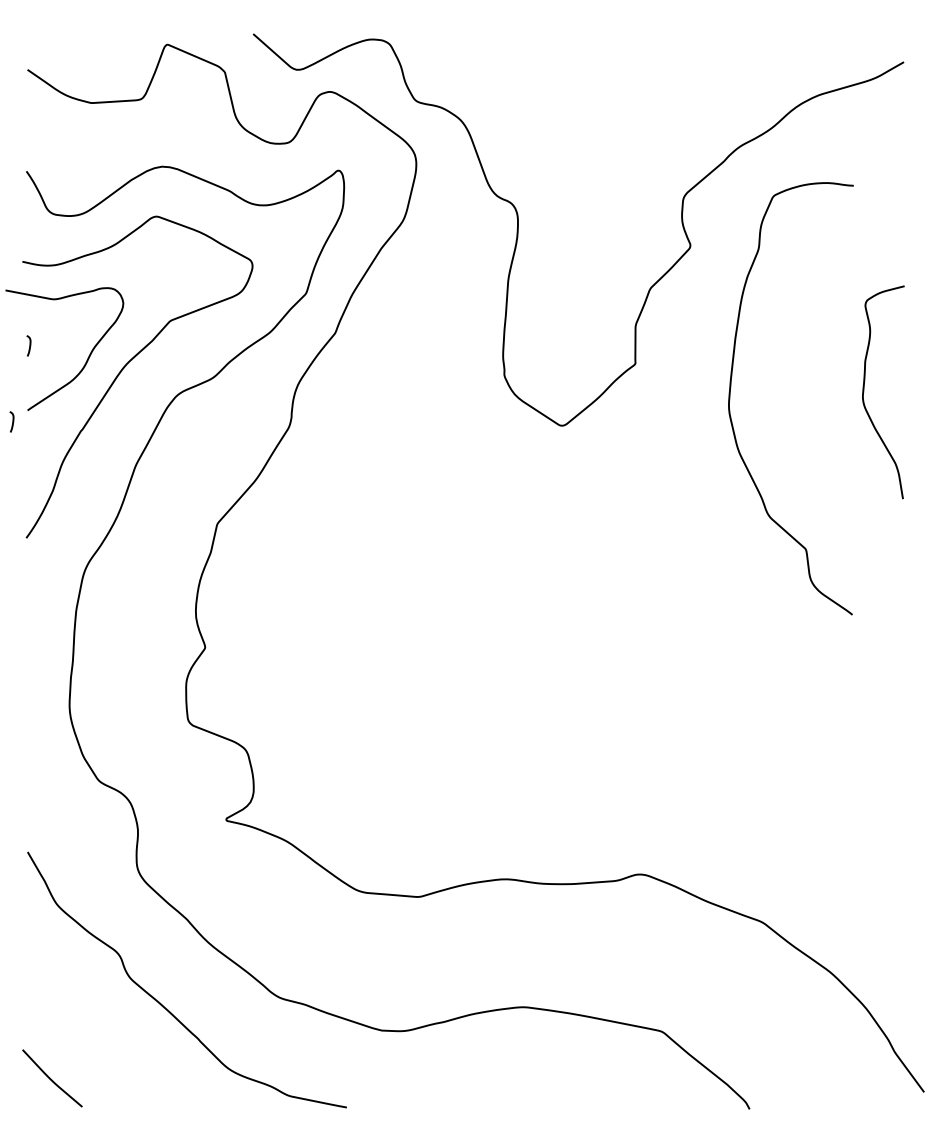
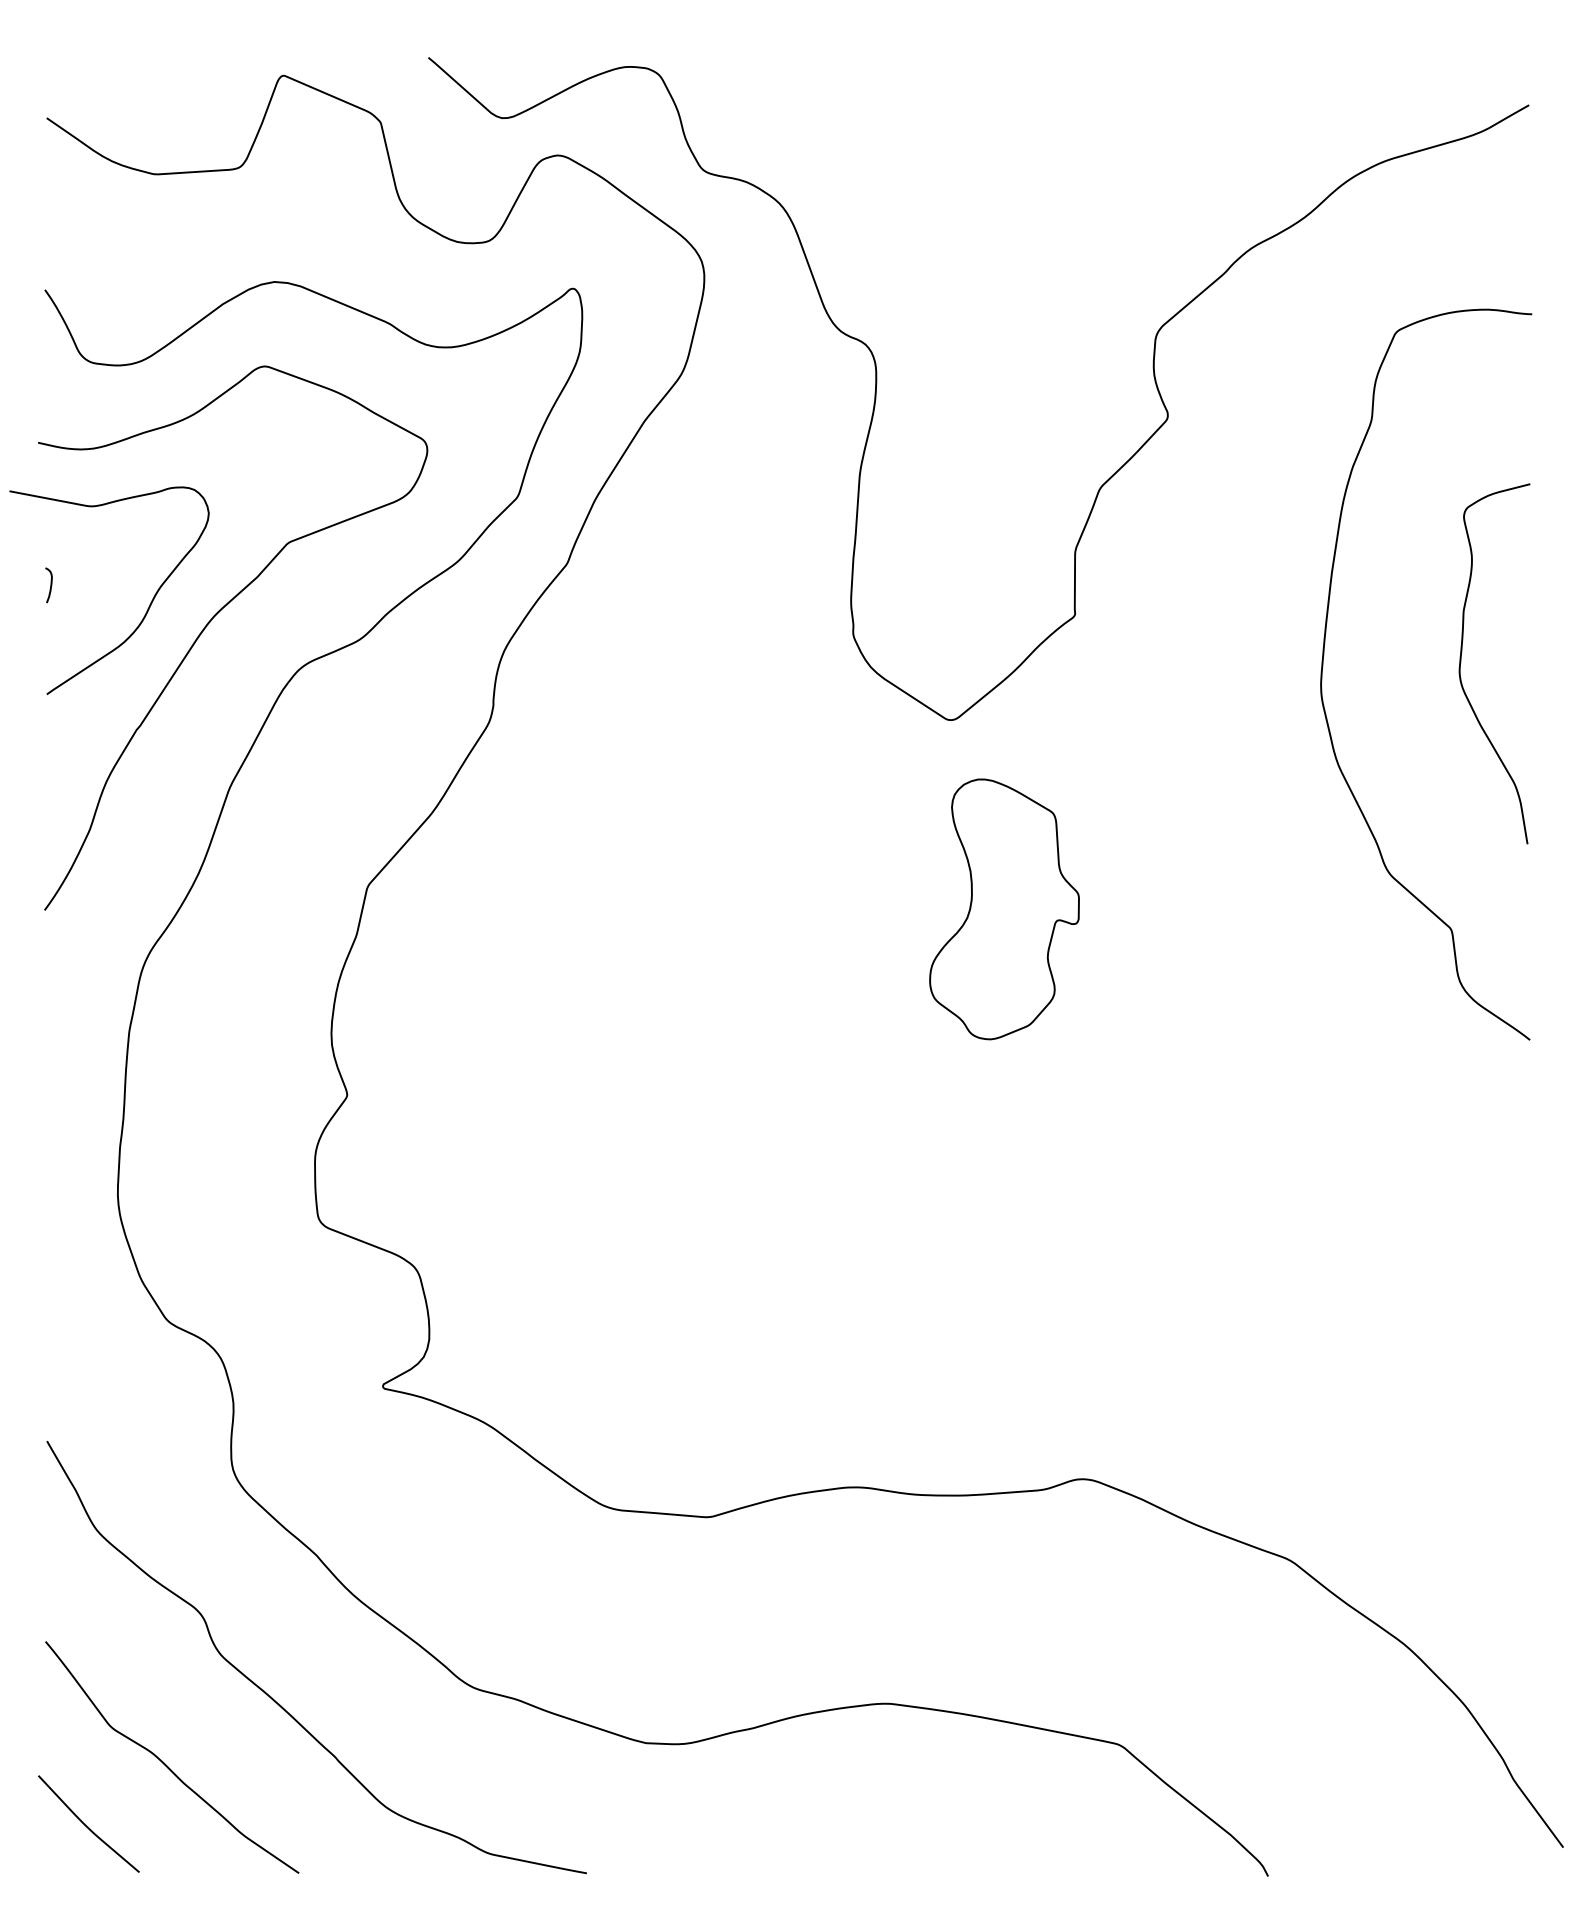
curve: (730, 398) -> (1323, 674), moved
curve: (12, 421) -> (21, 712), removed
part: (593, 537) -> (1003, 909), added
curve: (97, 1041) -> (165, 1761), added

